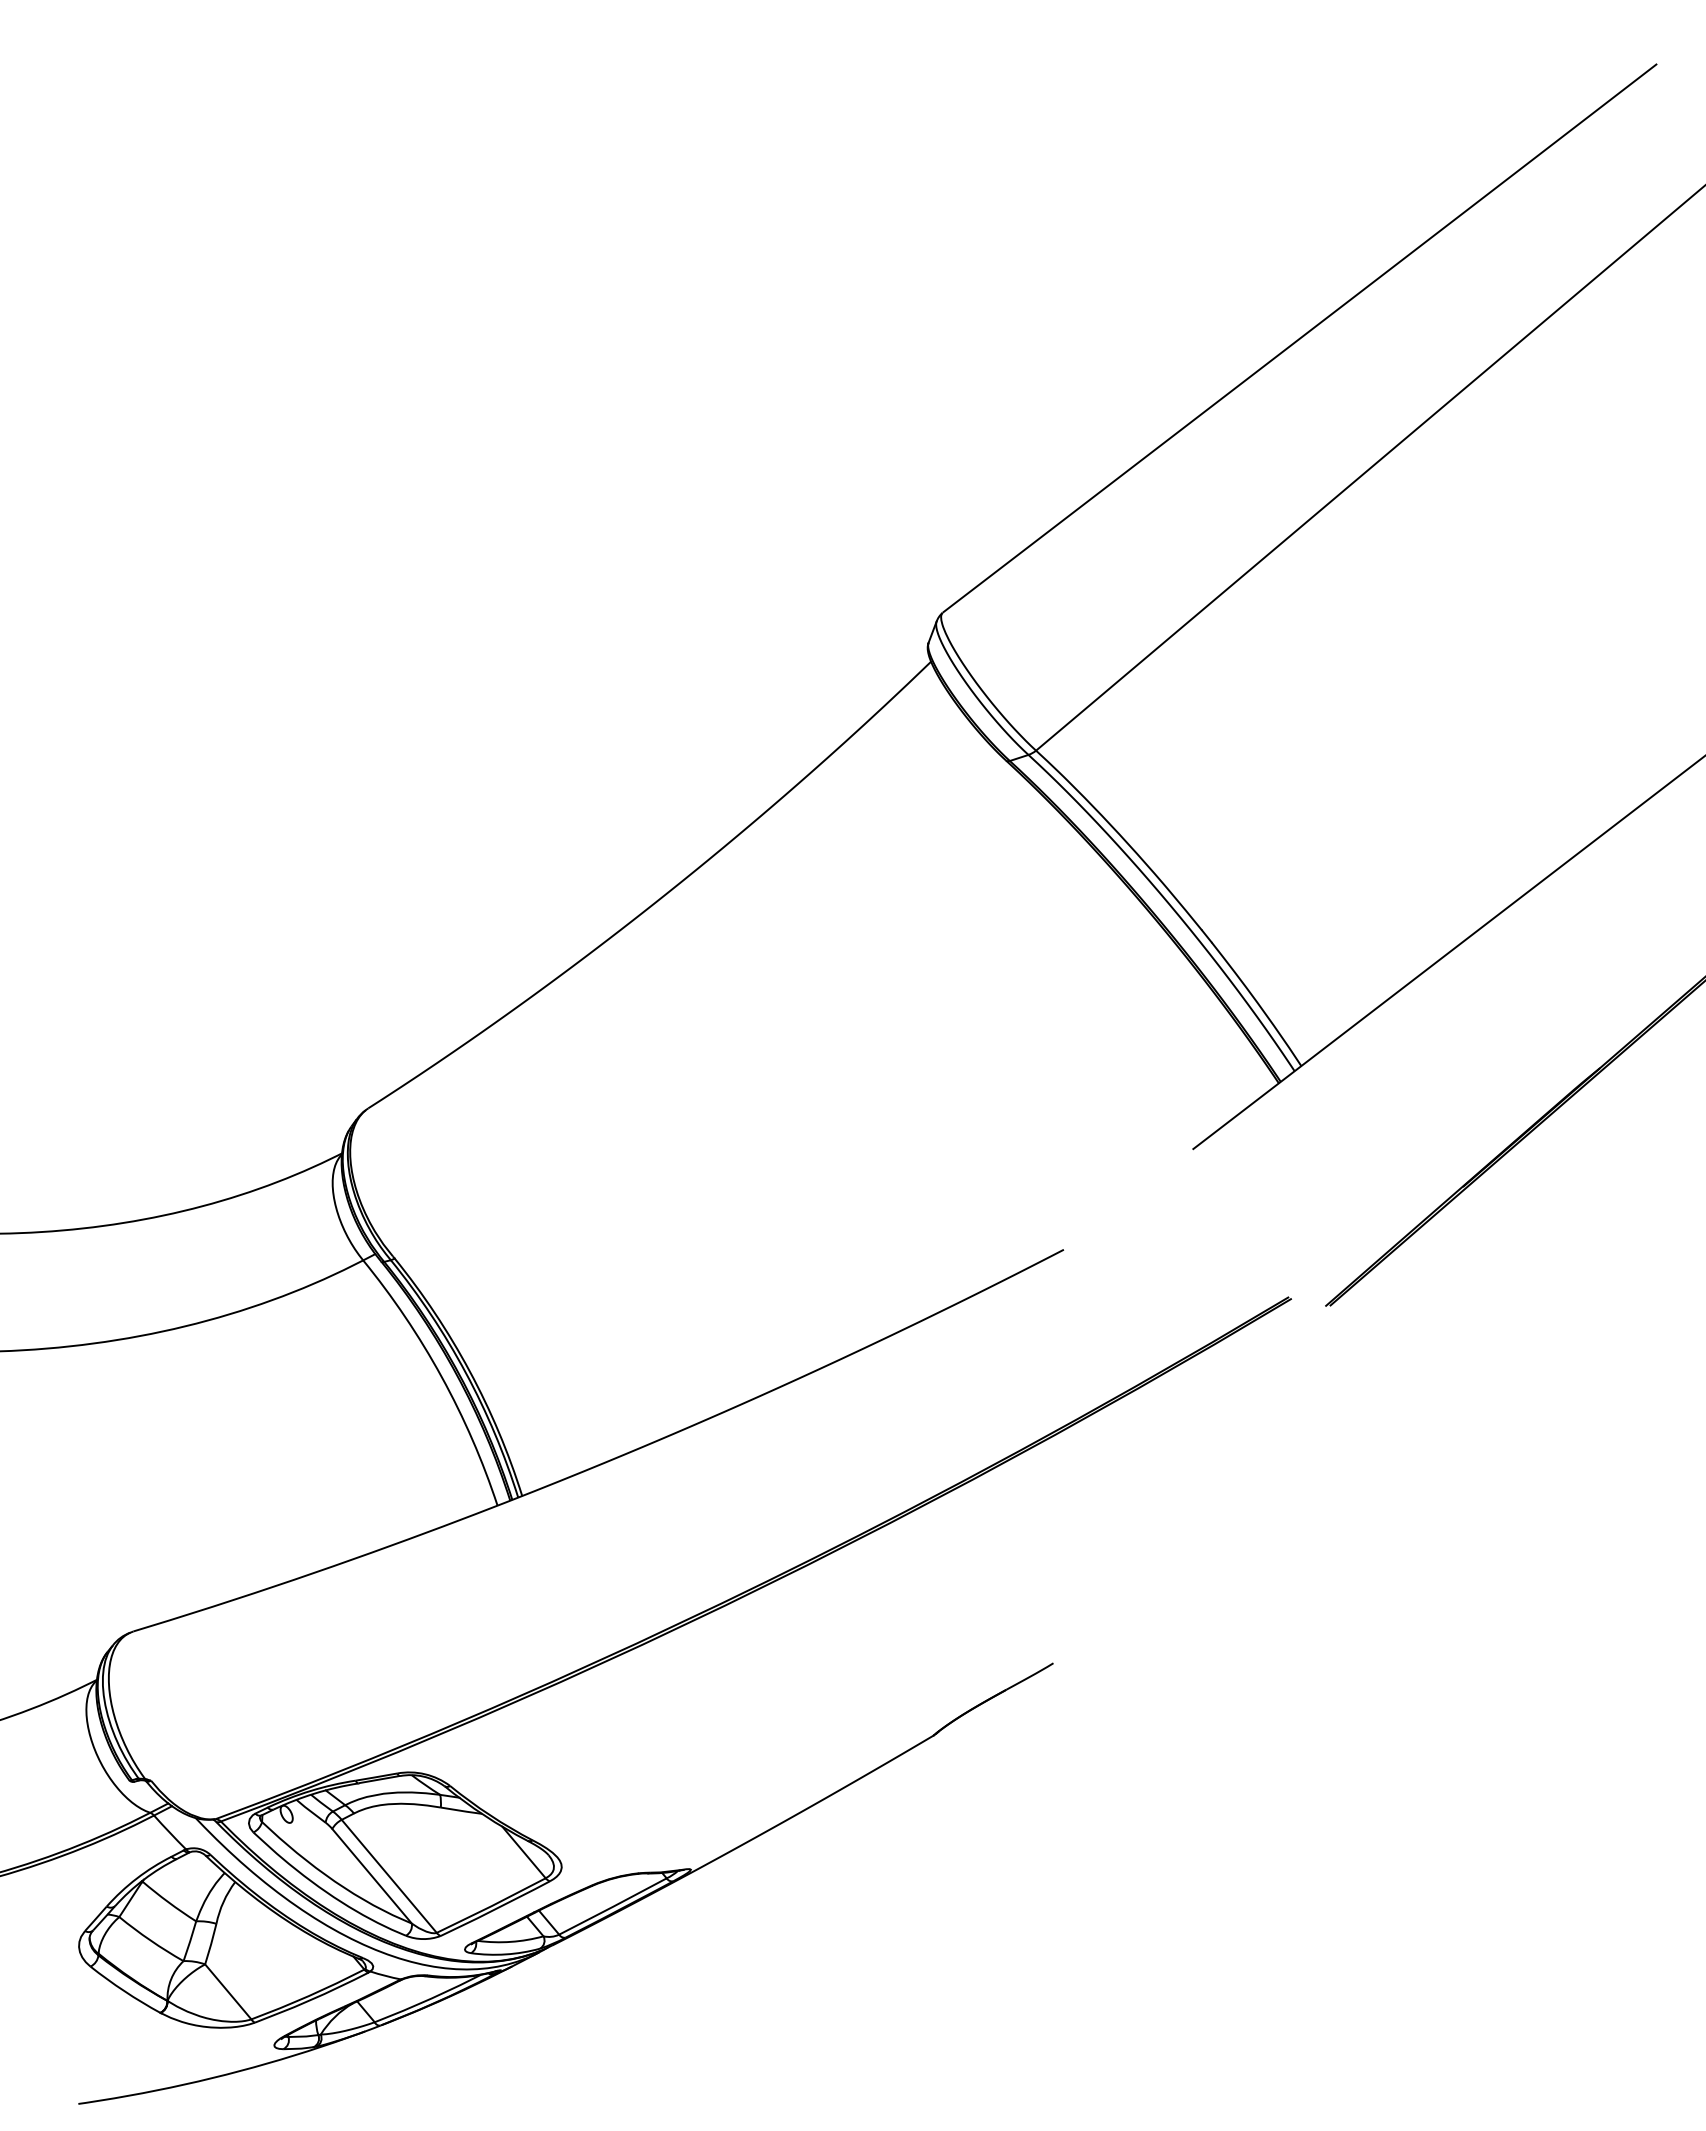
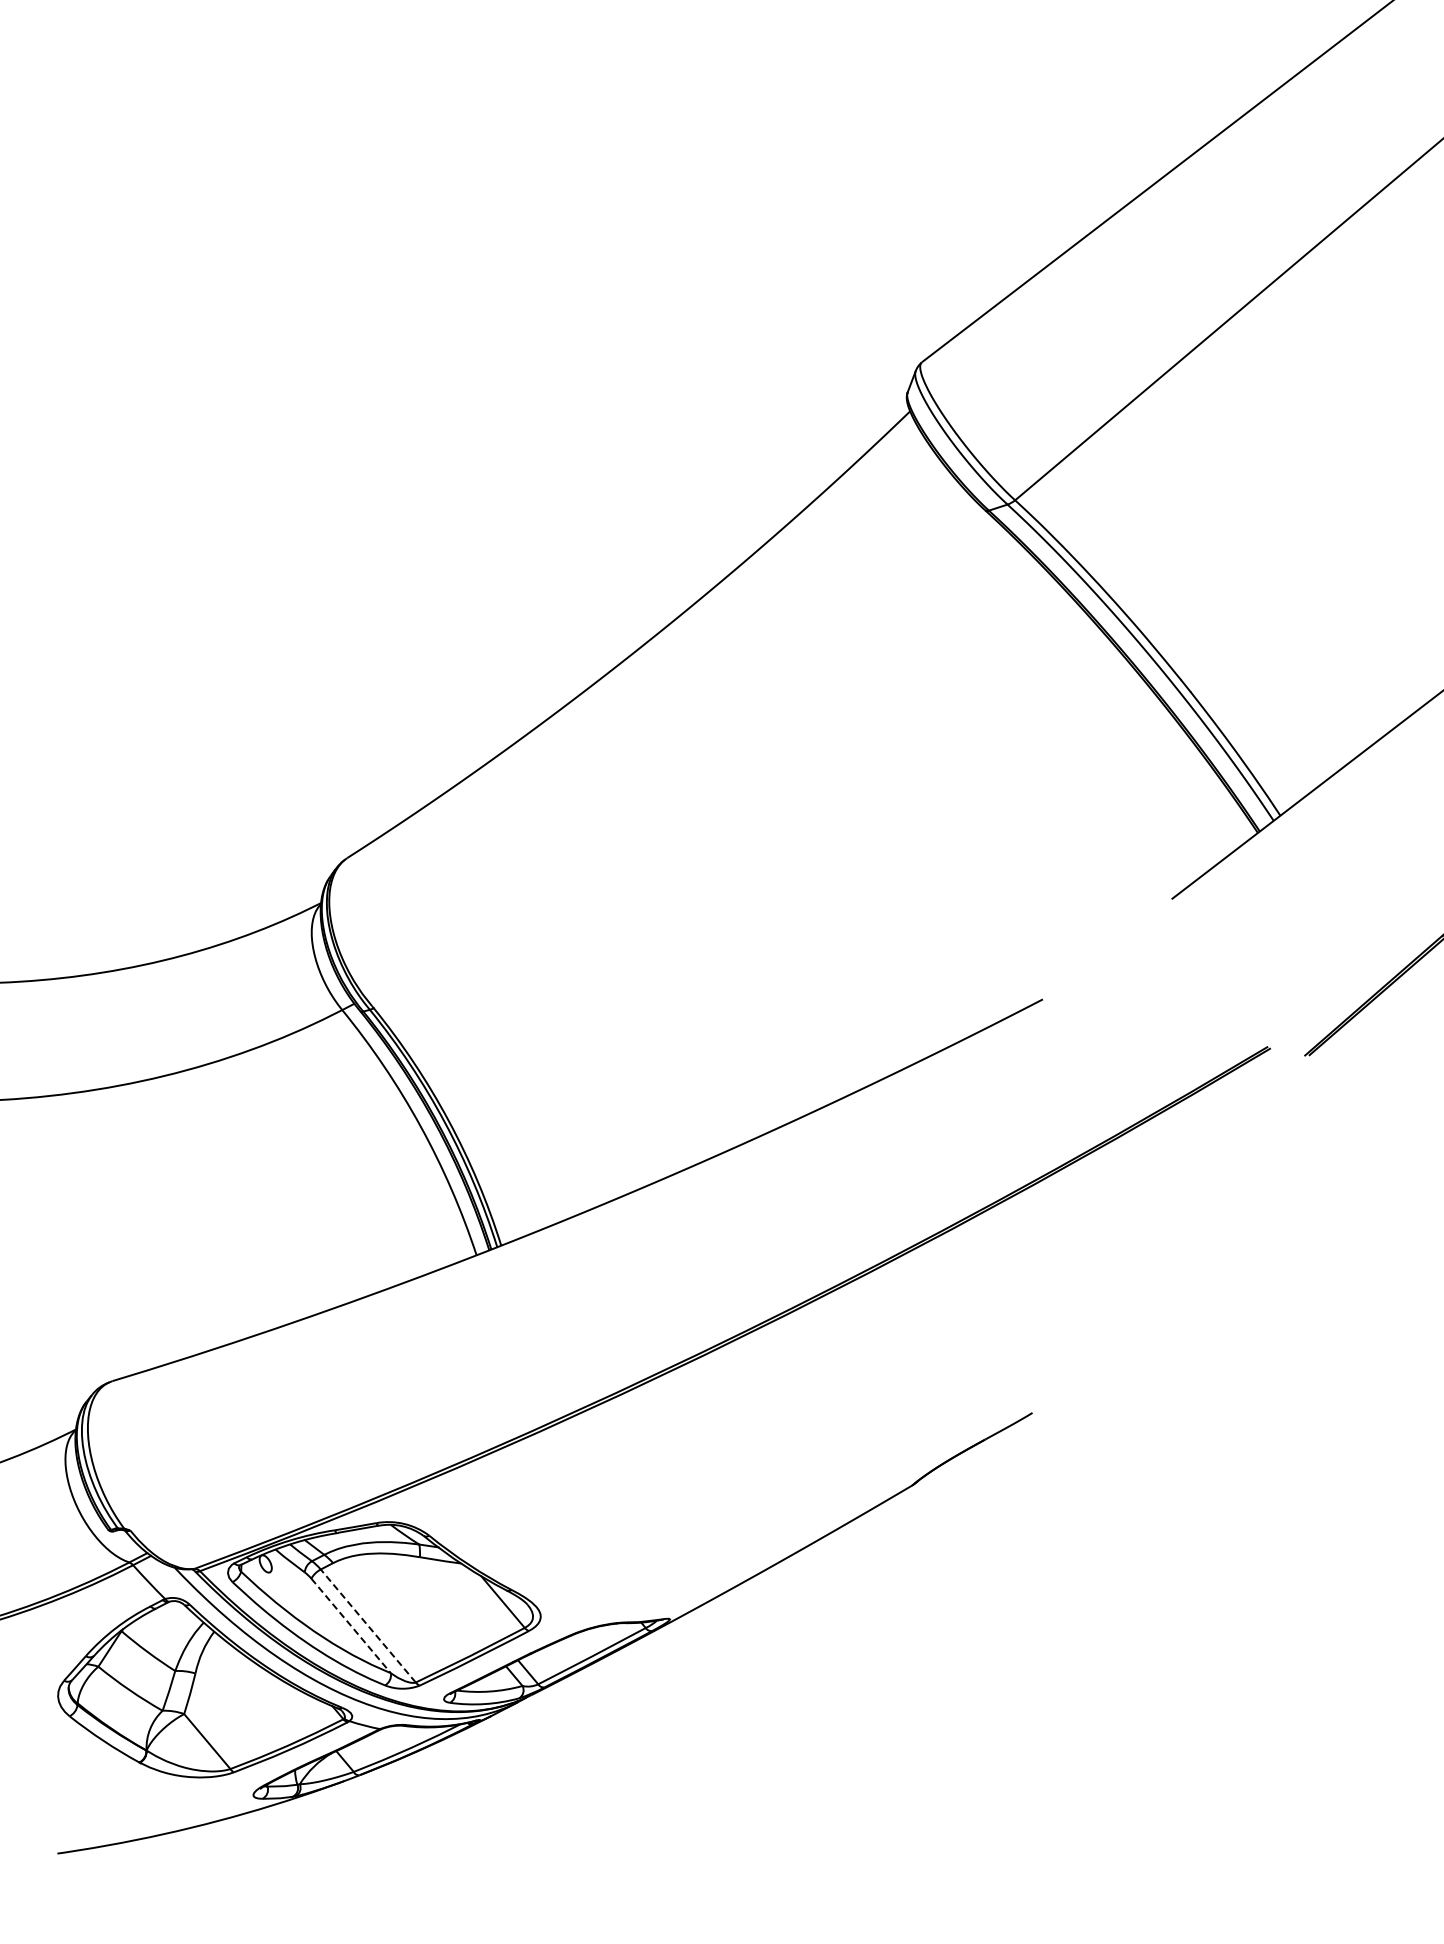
line: (372, 1876) -> (351, 1626), solid -> dashed
line: (389, 1876) -> (368, 1626), solid -> dashed

